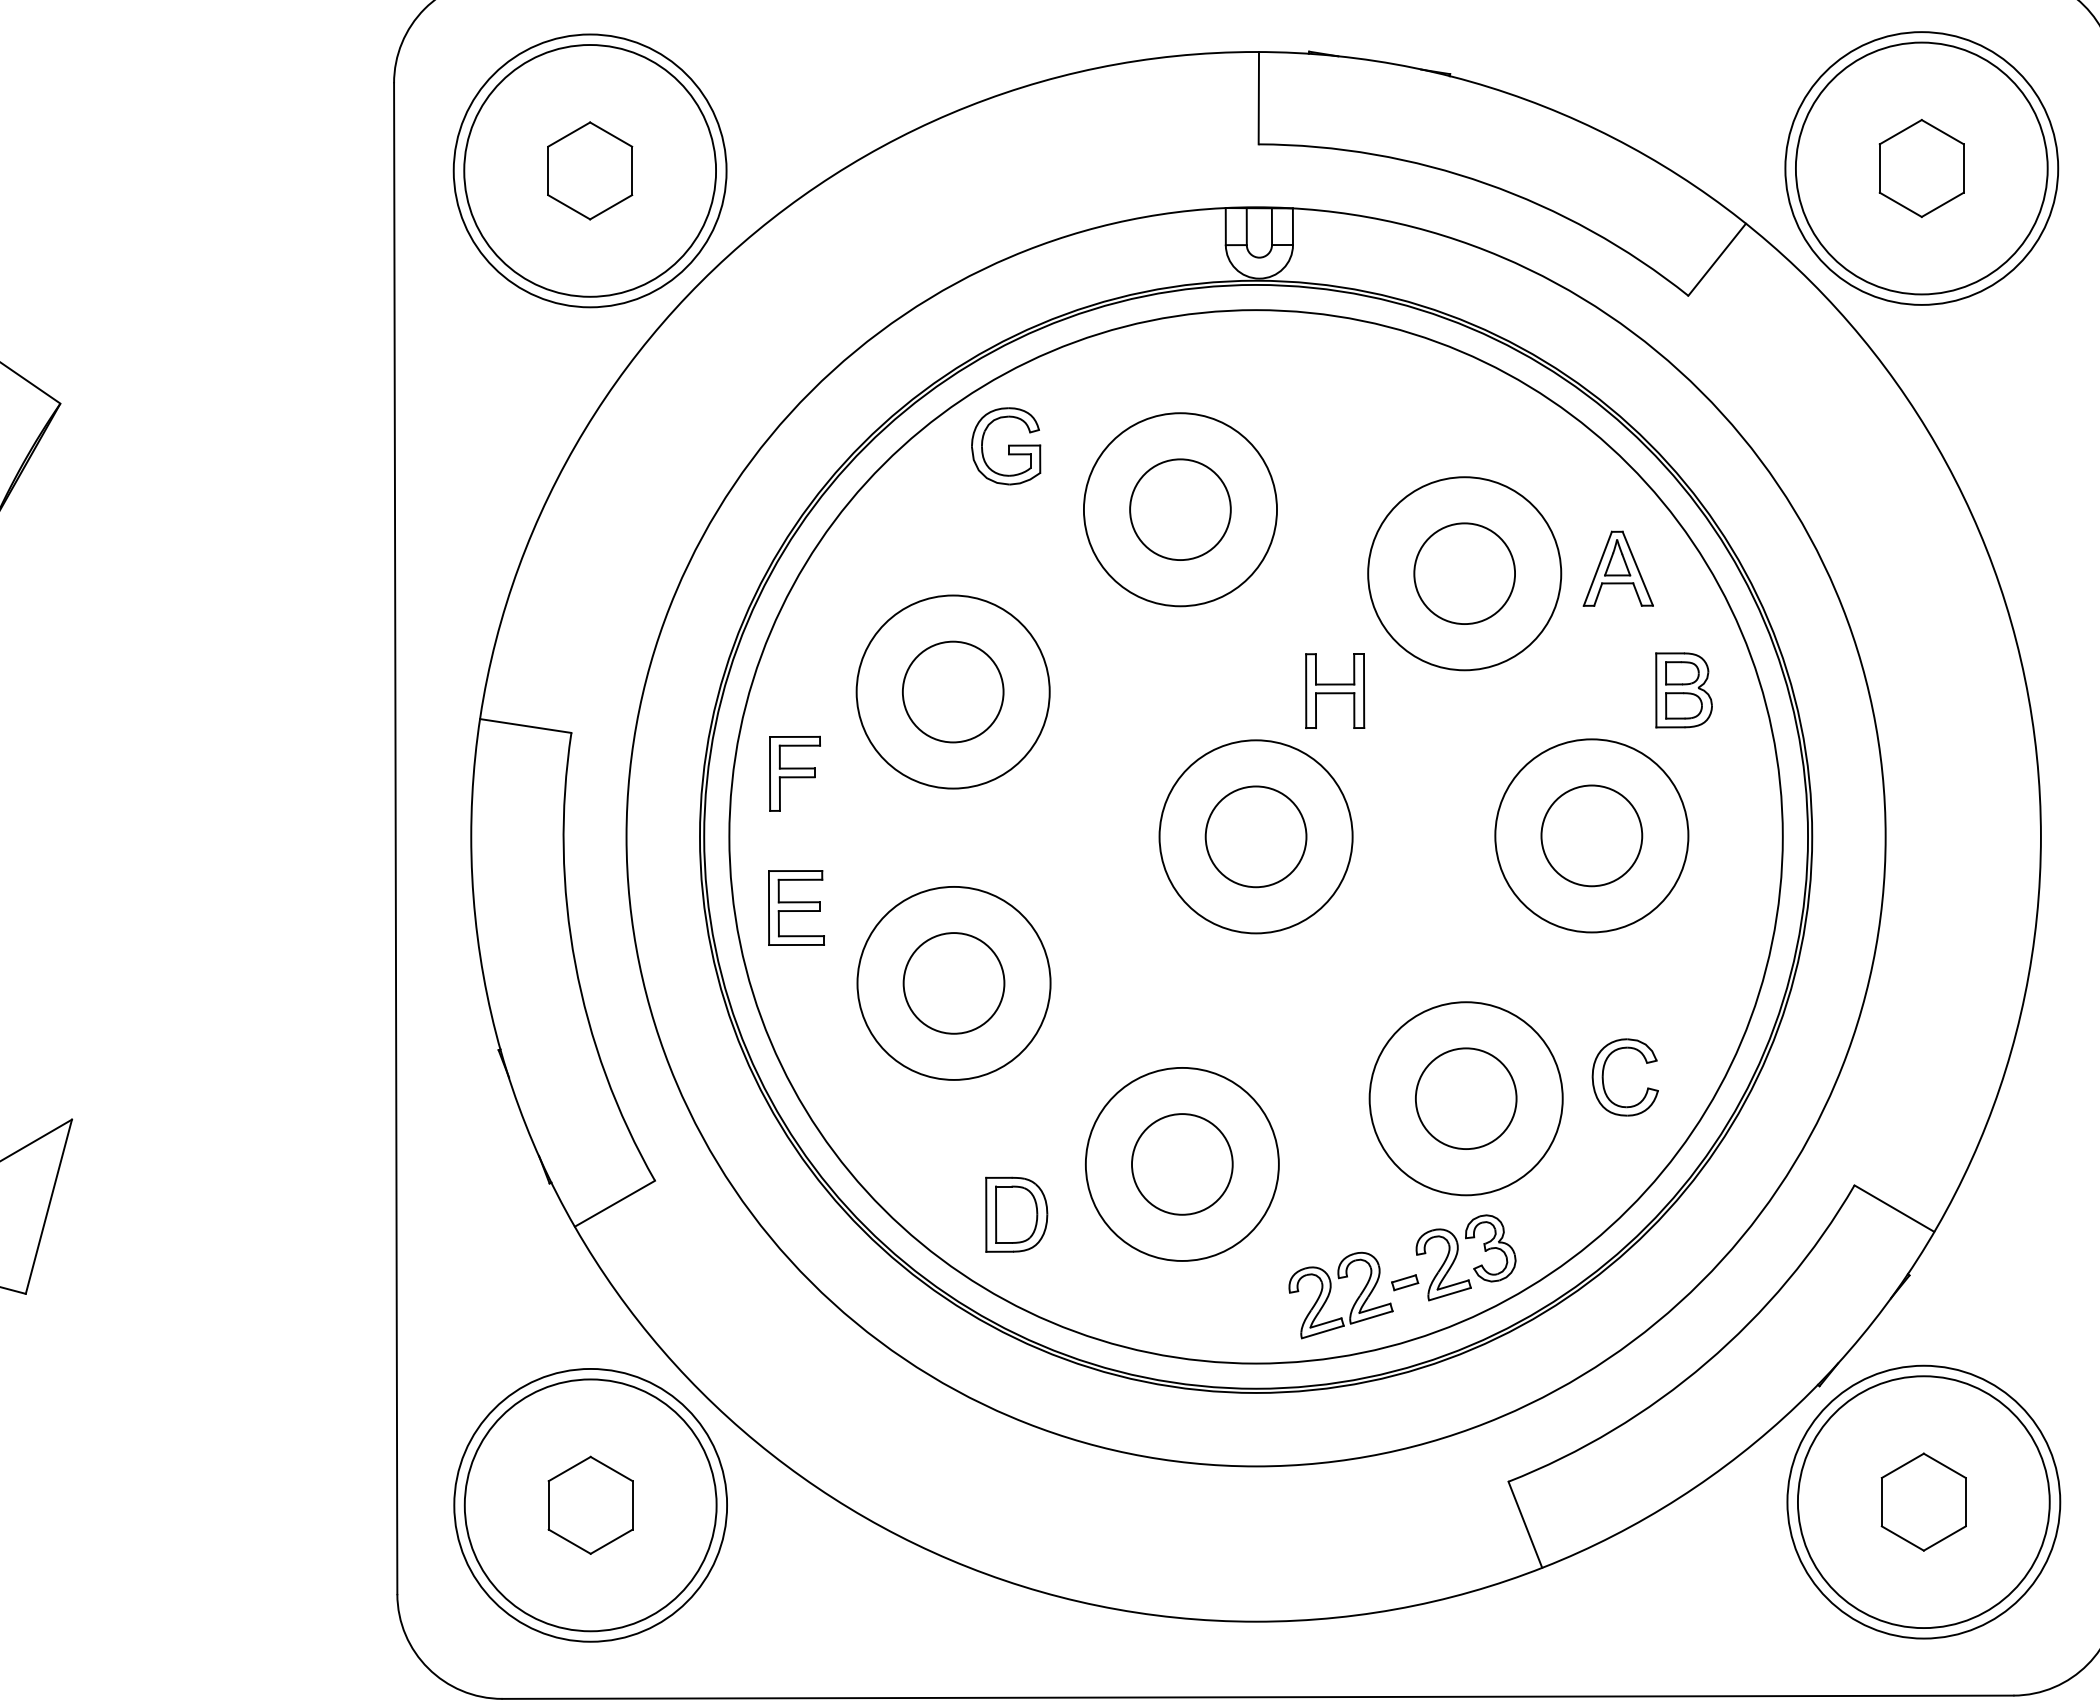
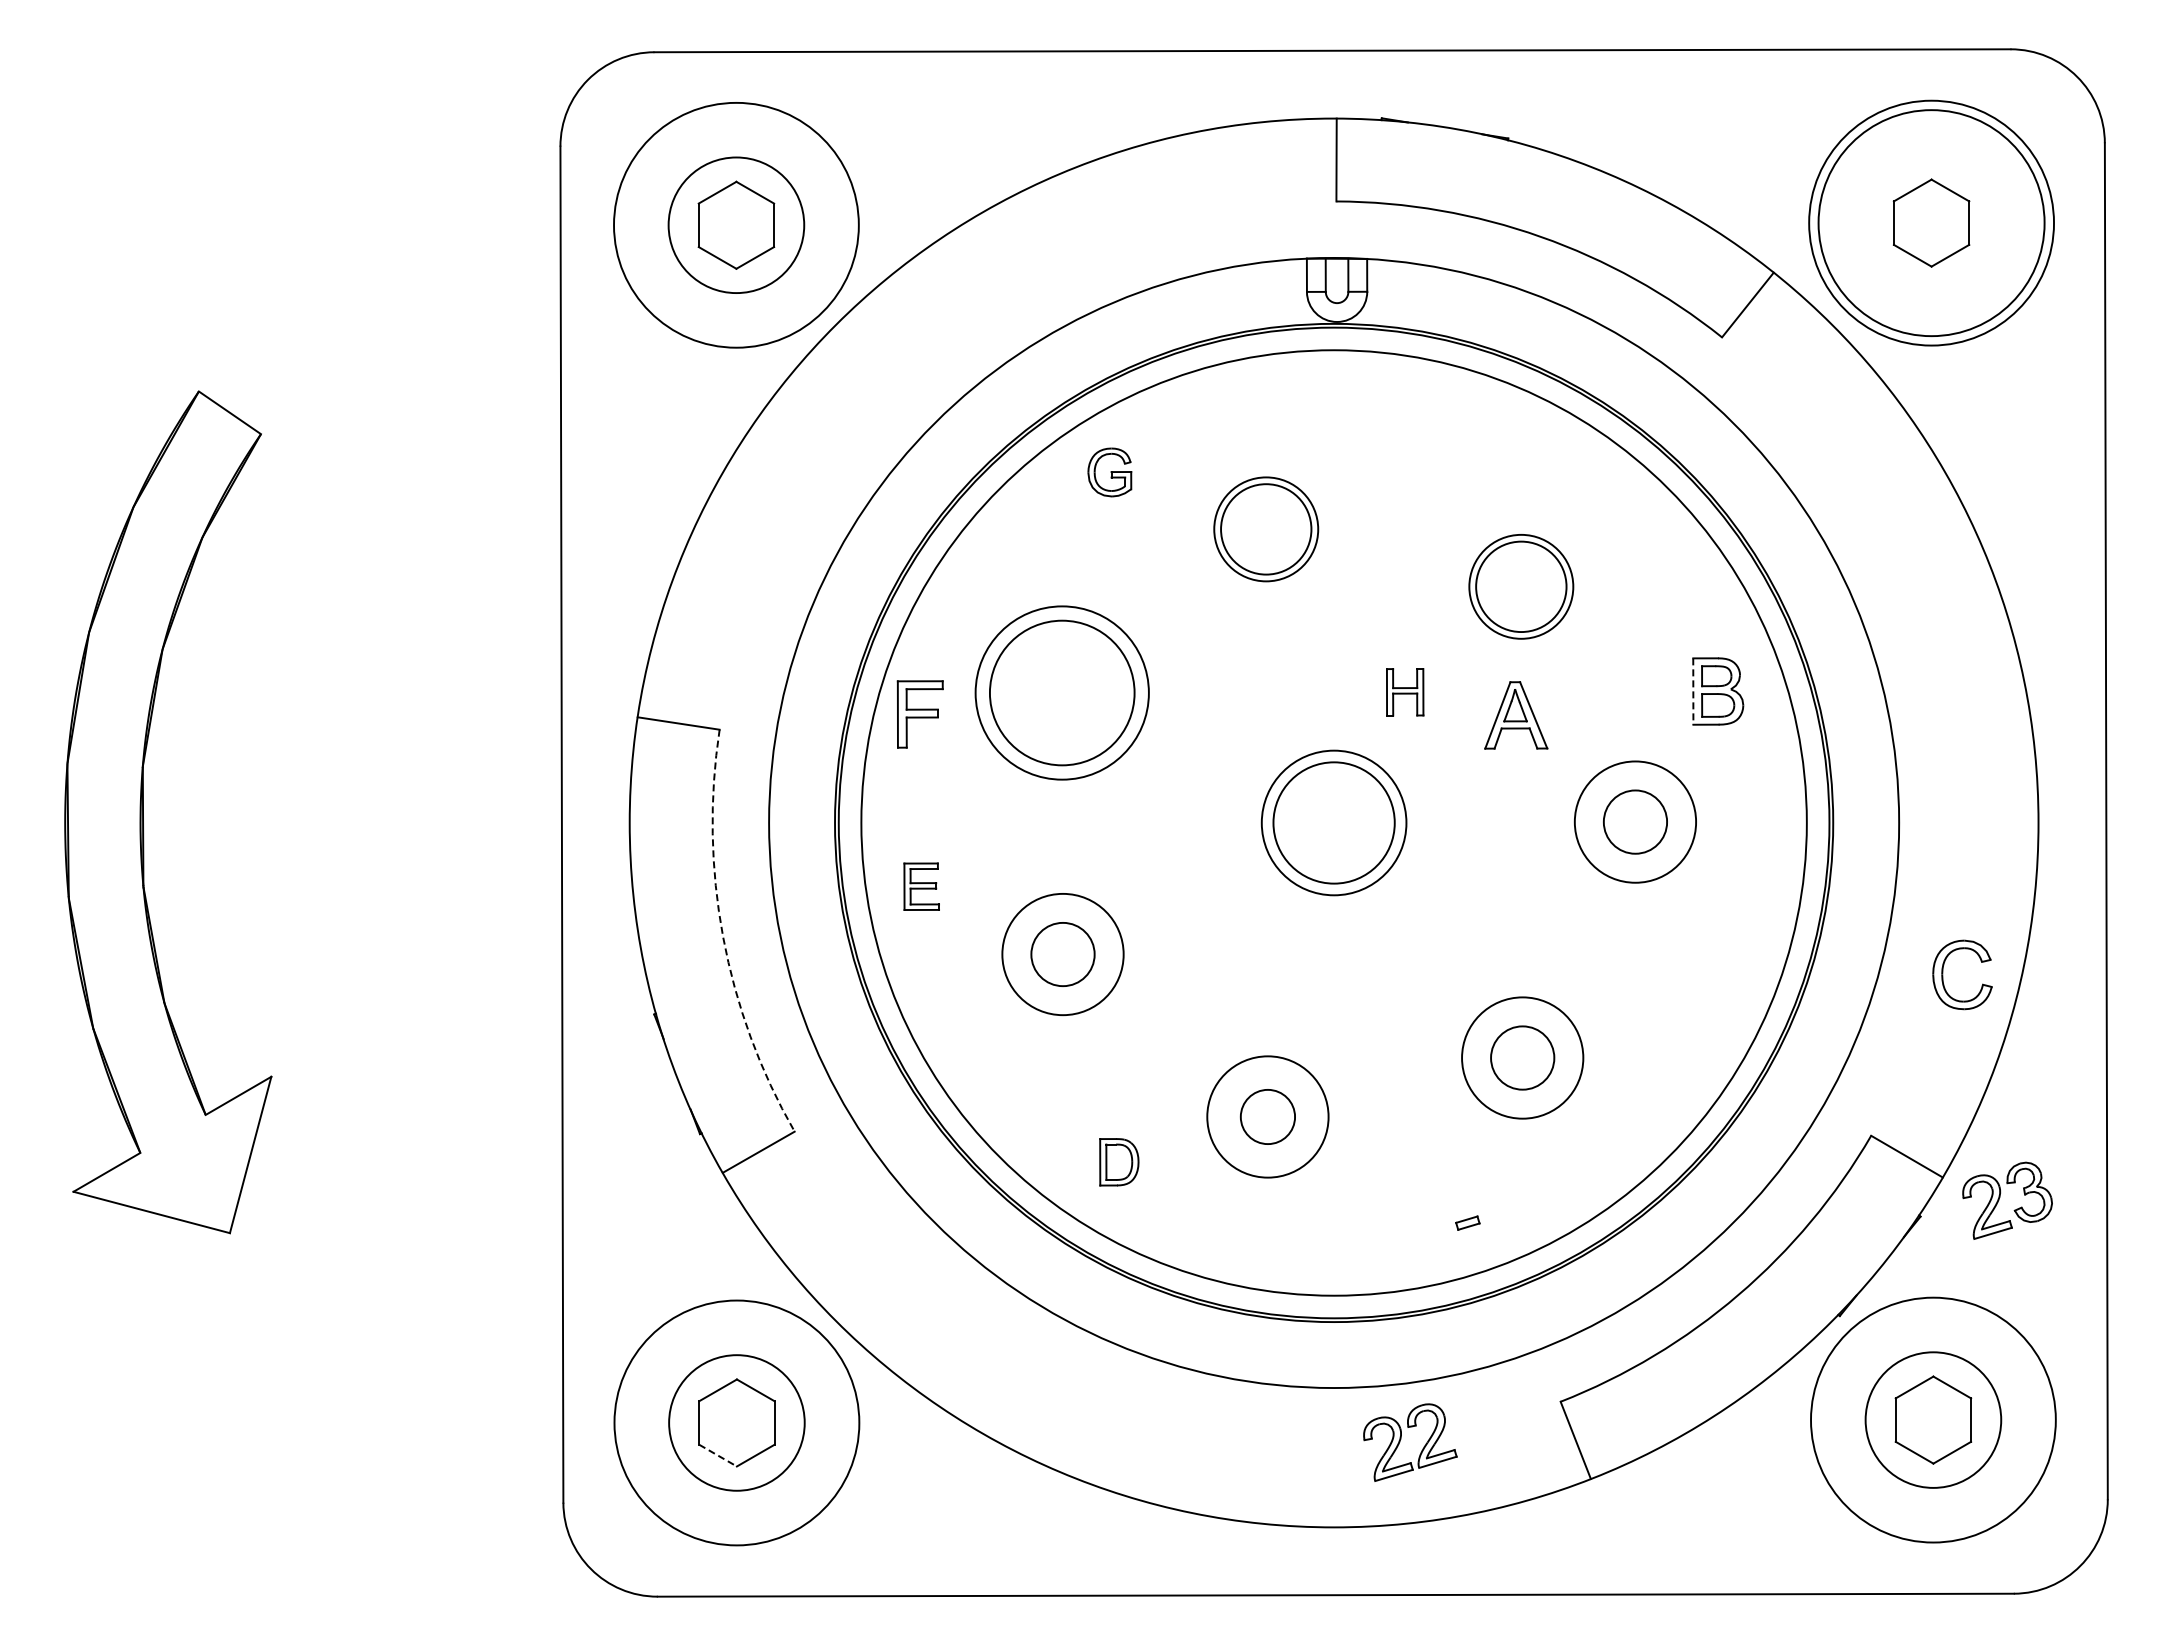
circle: (590, 171) -> (736, 225), size x0.6
part: (1005, 446) -> (1109, 472), size x0.7
circle: (1179, 509) -> (1265, 529), size x0.6
part: (1618, 568) -> (1516, 715), moved
circle: (1463, 573) -> (1520, 586), size x0.6
circle: (953, 691) -> (1062, 692), size x1.6
part: (1335, 691) -> (1405, 692), size x0.7
line: (1656, 691) -> (1693, 692), solid -> dashed
part: (794, 773) -> (919, 714), moved
circle: (1591, 835) -> (1635, 821), size x0.7
circle: (1591, 835) -> (1635, 821), size x0.7
circle: (1255, 836) -> (1333, 822), size x0.7
circle: (1255, 836) -> (1333, 822), size x1.6
part: (796, 907) -> (921, 886), size x0.7
arc: (575, 964) -> (723, 937), solid -> dashed
circle: (953, 983) -> (1062, 954), size x0.7
circle: (953, 983) -> (1062, 954), size x0.7
part: (1604, 1076) -> (1943, 974), moved
circle: (1465, 1098) -> (1522, 1057), size x0.7
circle: (1465, 1098) -> (1522, 1057), size x0.7
circle: (1181, 1163) -> (1267, 1116), size x0.6
circle: (1181, 1163) -> (1267, 1116), size x0.7
part: (1016, 1215) -> (1119, 1162), size x0.7
part: (1458, 1254) -> (2000, 1197), moved
part: (1331, 1292) -> (1401, 1439), moved
circle: (1923, 1502) -> (1933, 1420), size x0.6
circle: (590, 1504) -> (736, 1422), size x0.6
line: (570, 1541) -> (718, 1455), solid -> dashed

